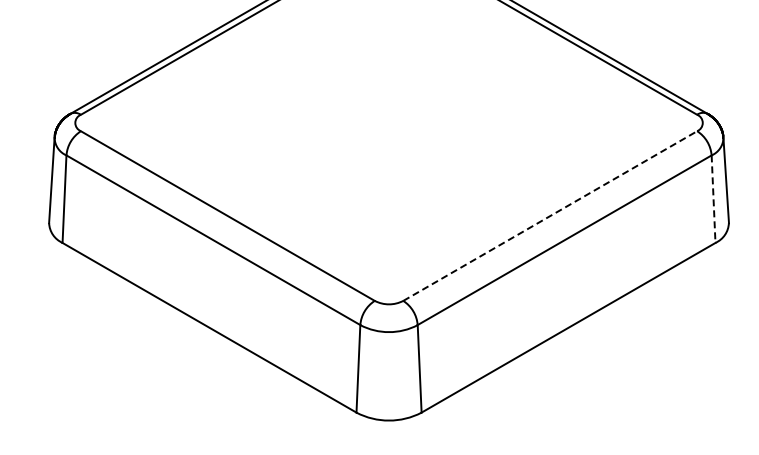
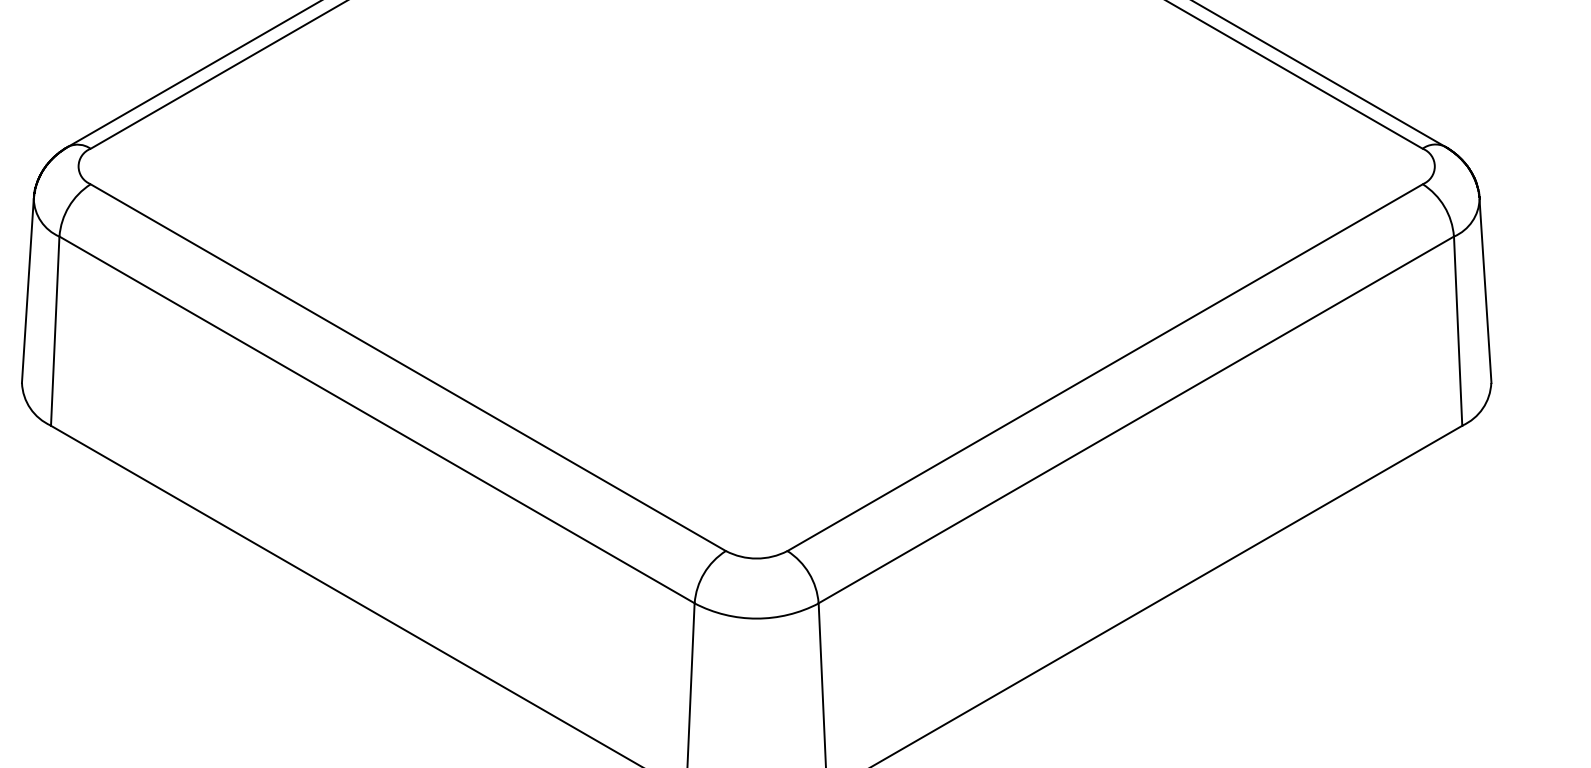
line: (713, 199) -> (1457, 331), dashed -> solid
line: (550, 216) -> (1105, 368), dashed -> solid

